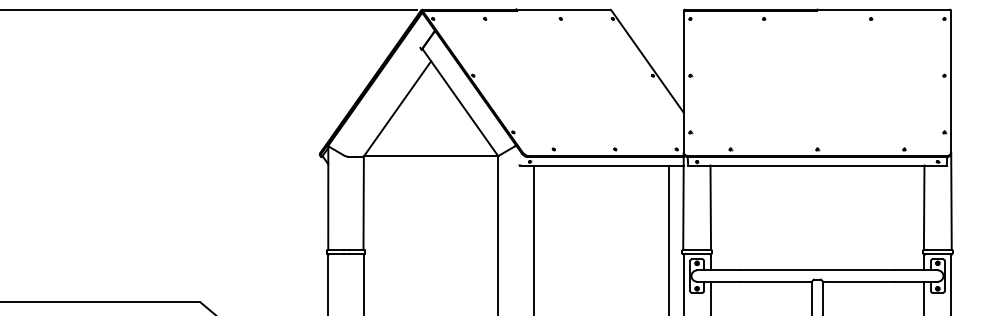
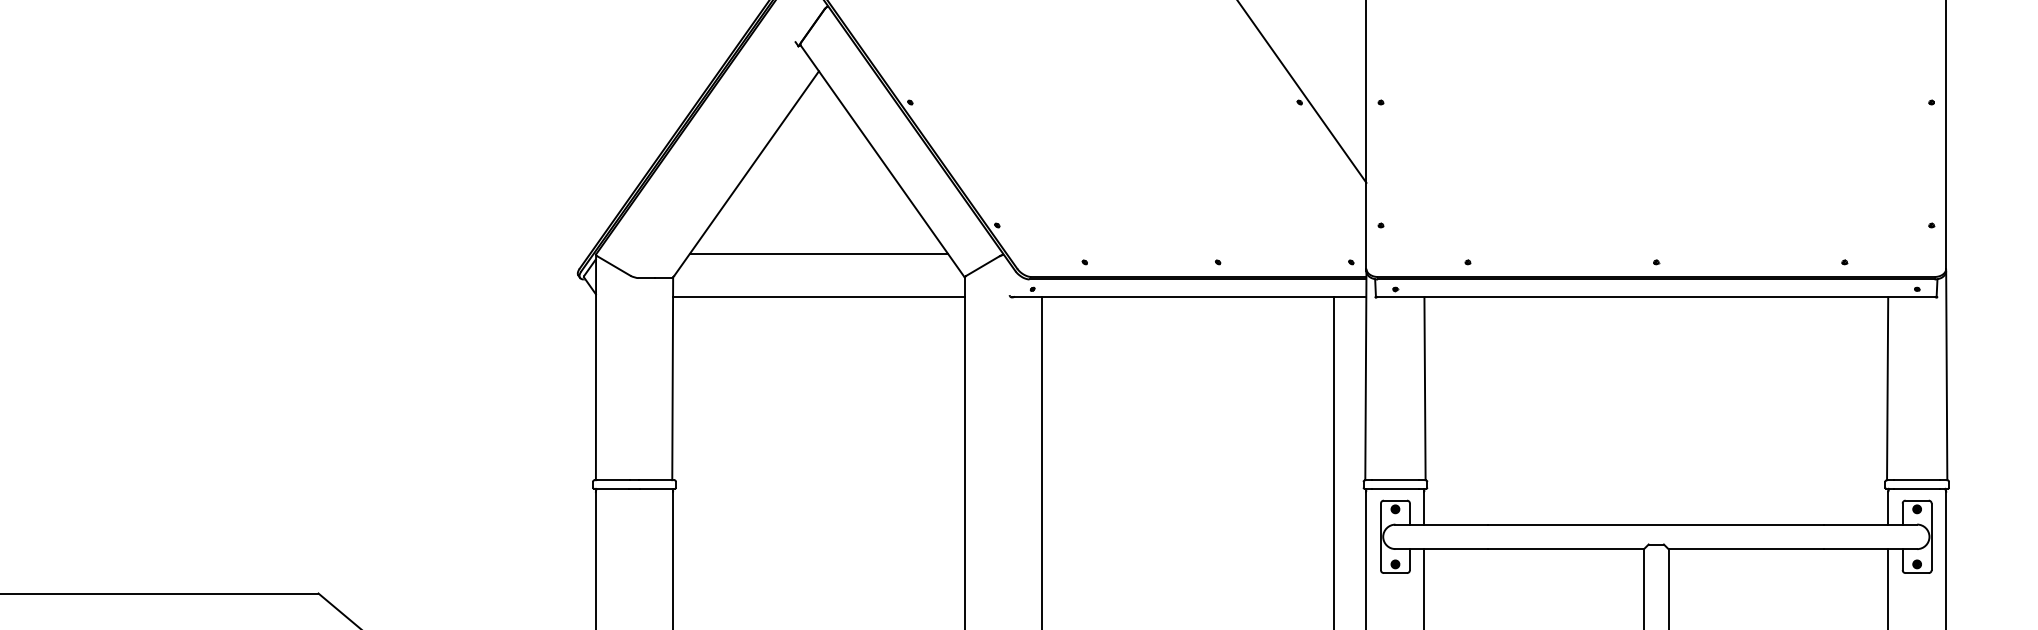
line: (430, 145) -> (817, 253), added
line: (430, 155) -> (817, 297), moved

